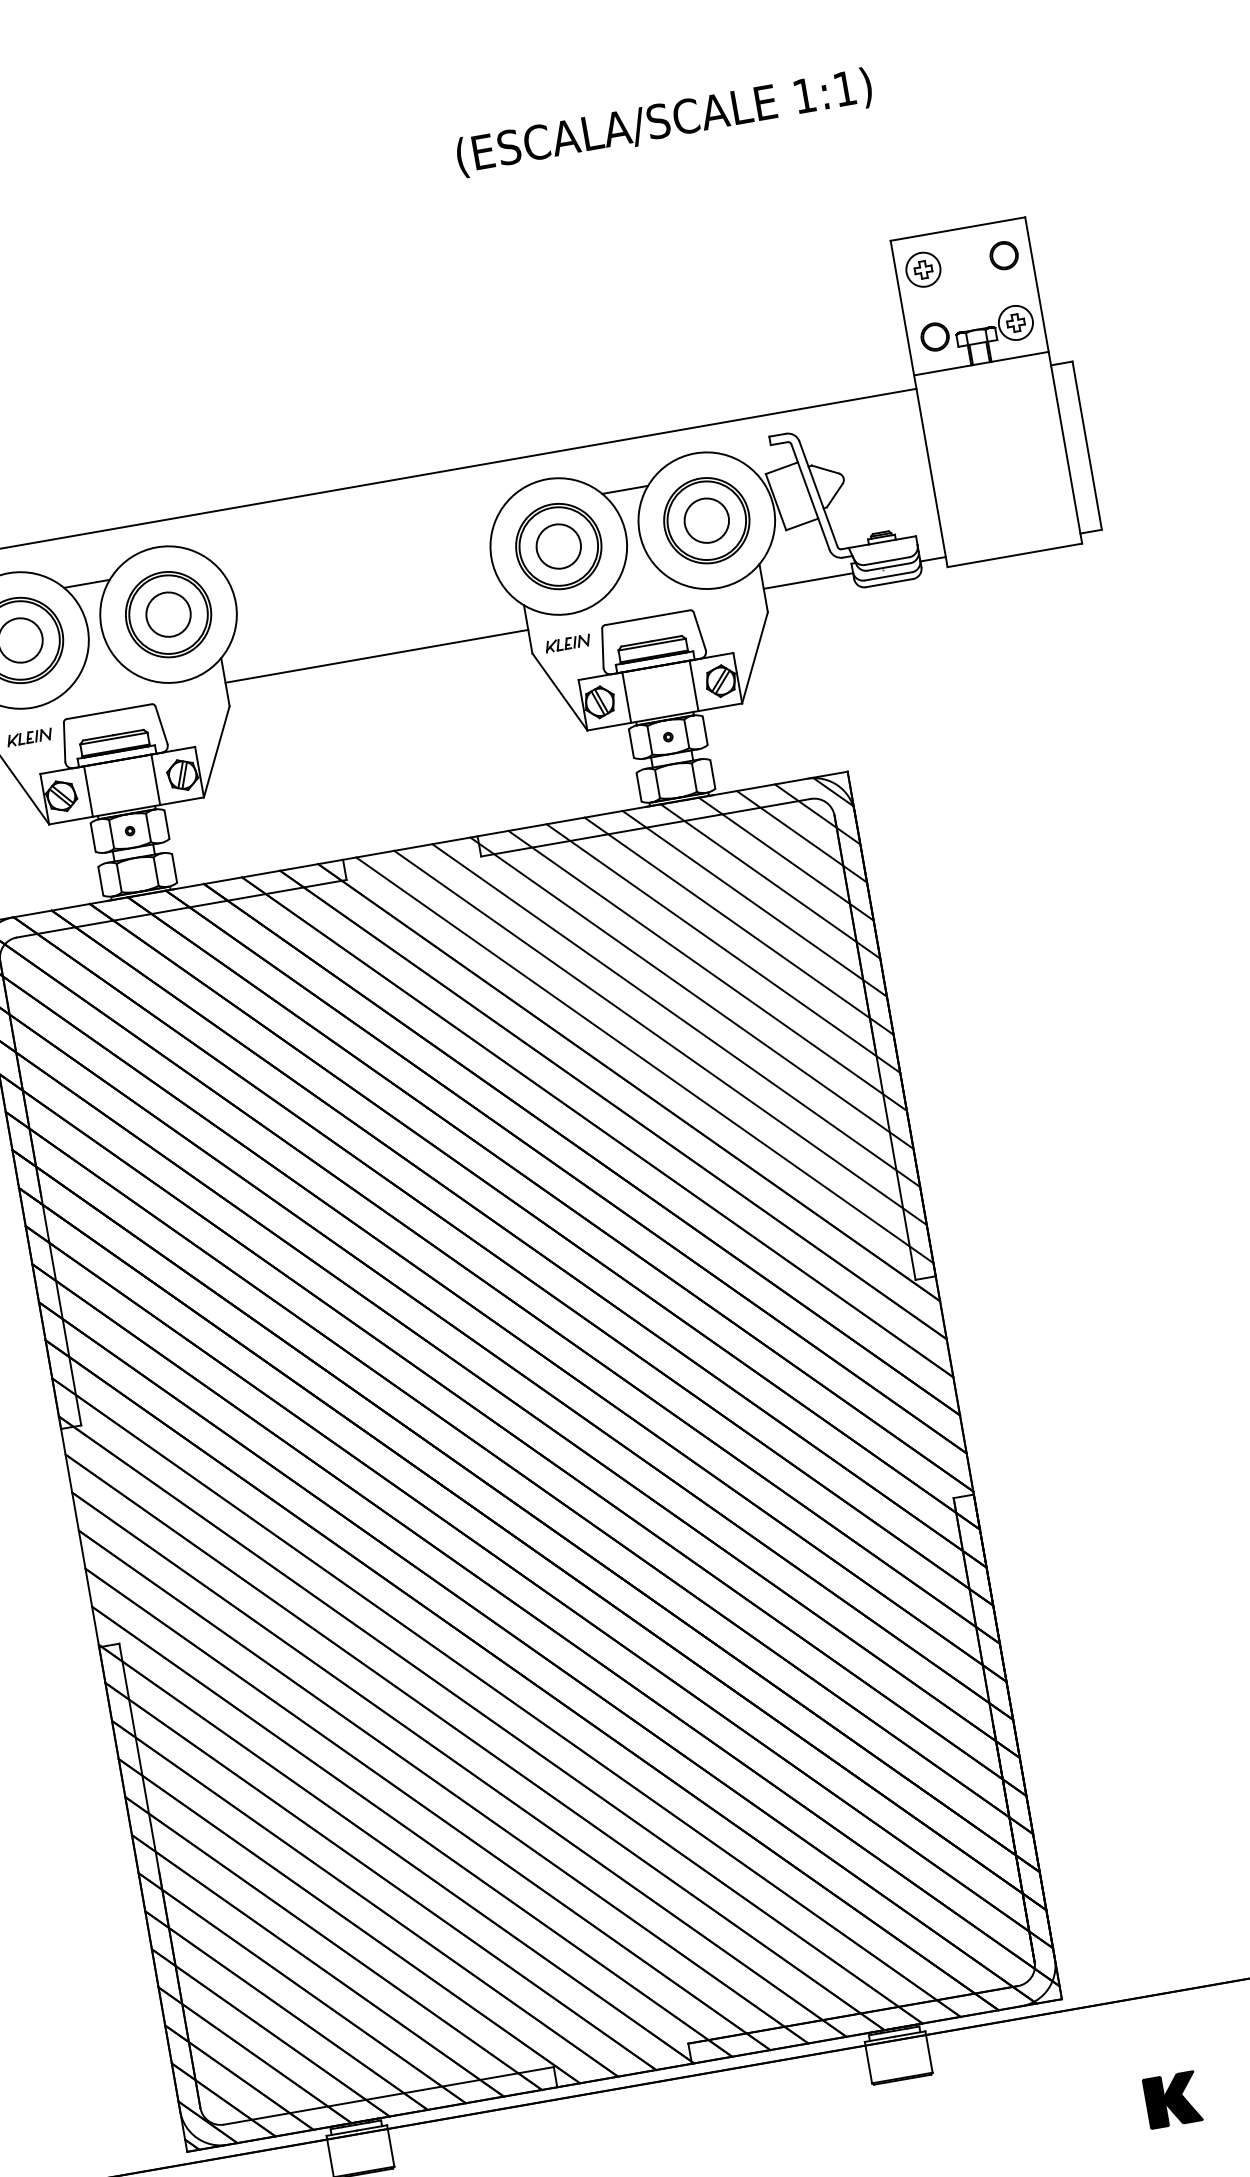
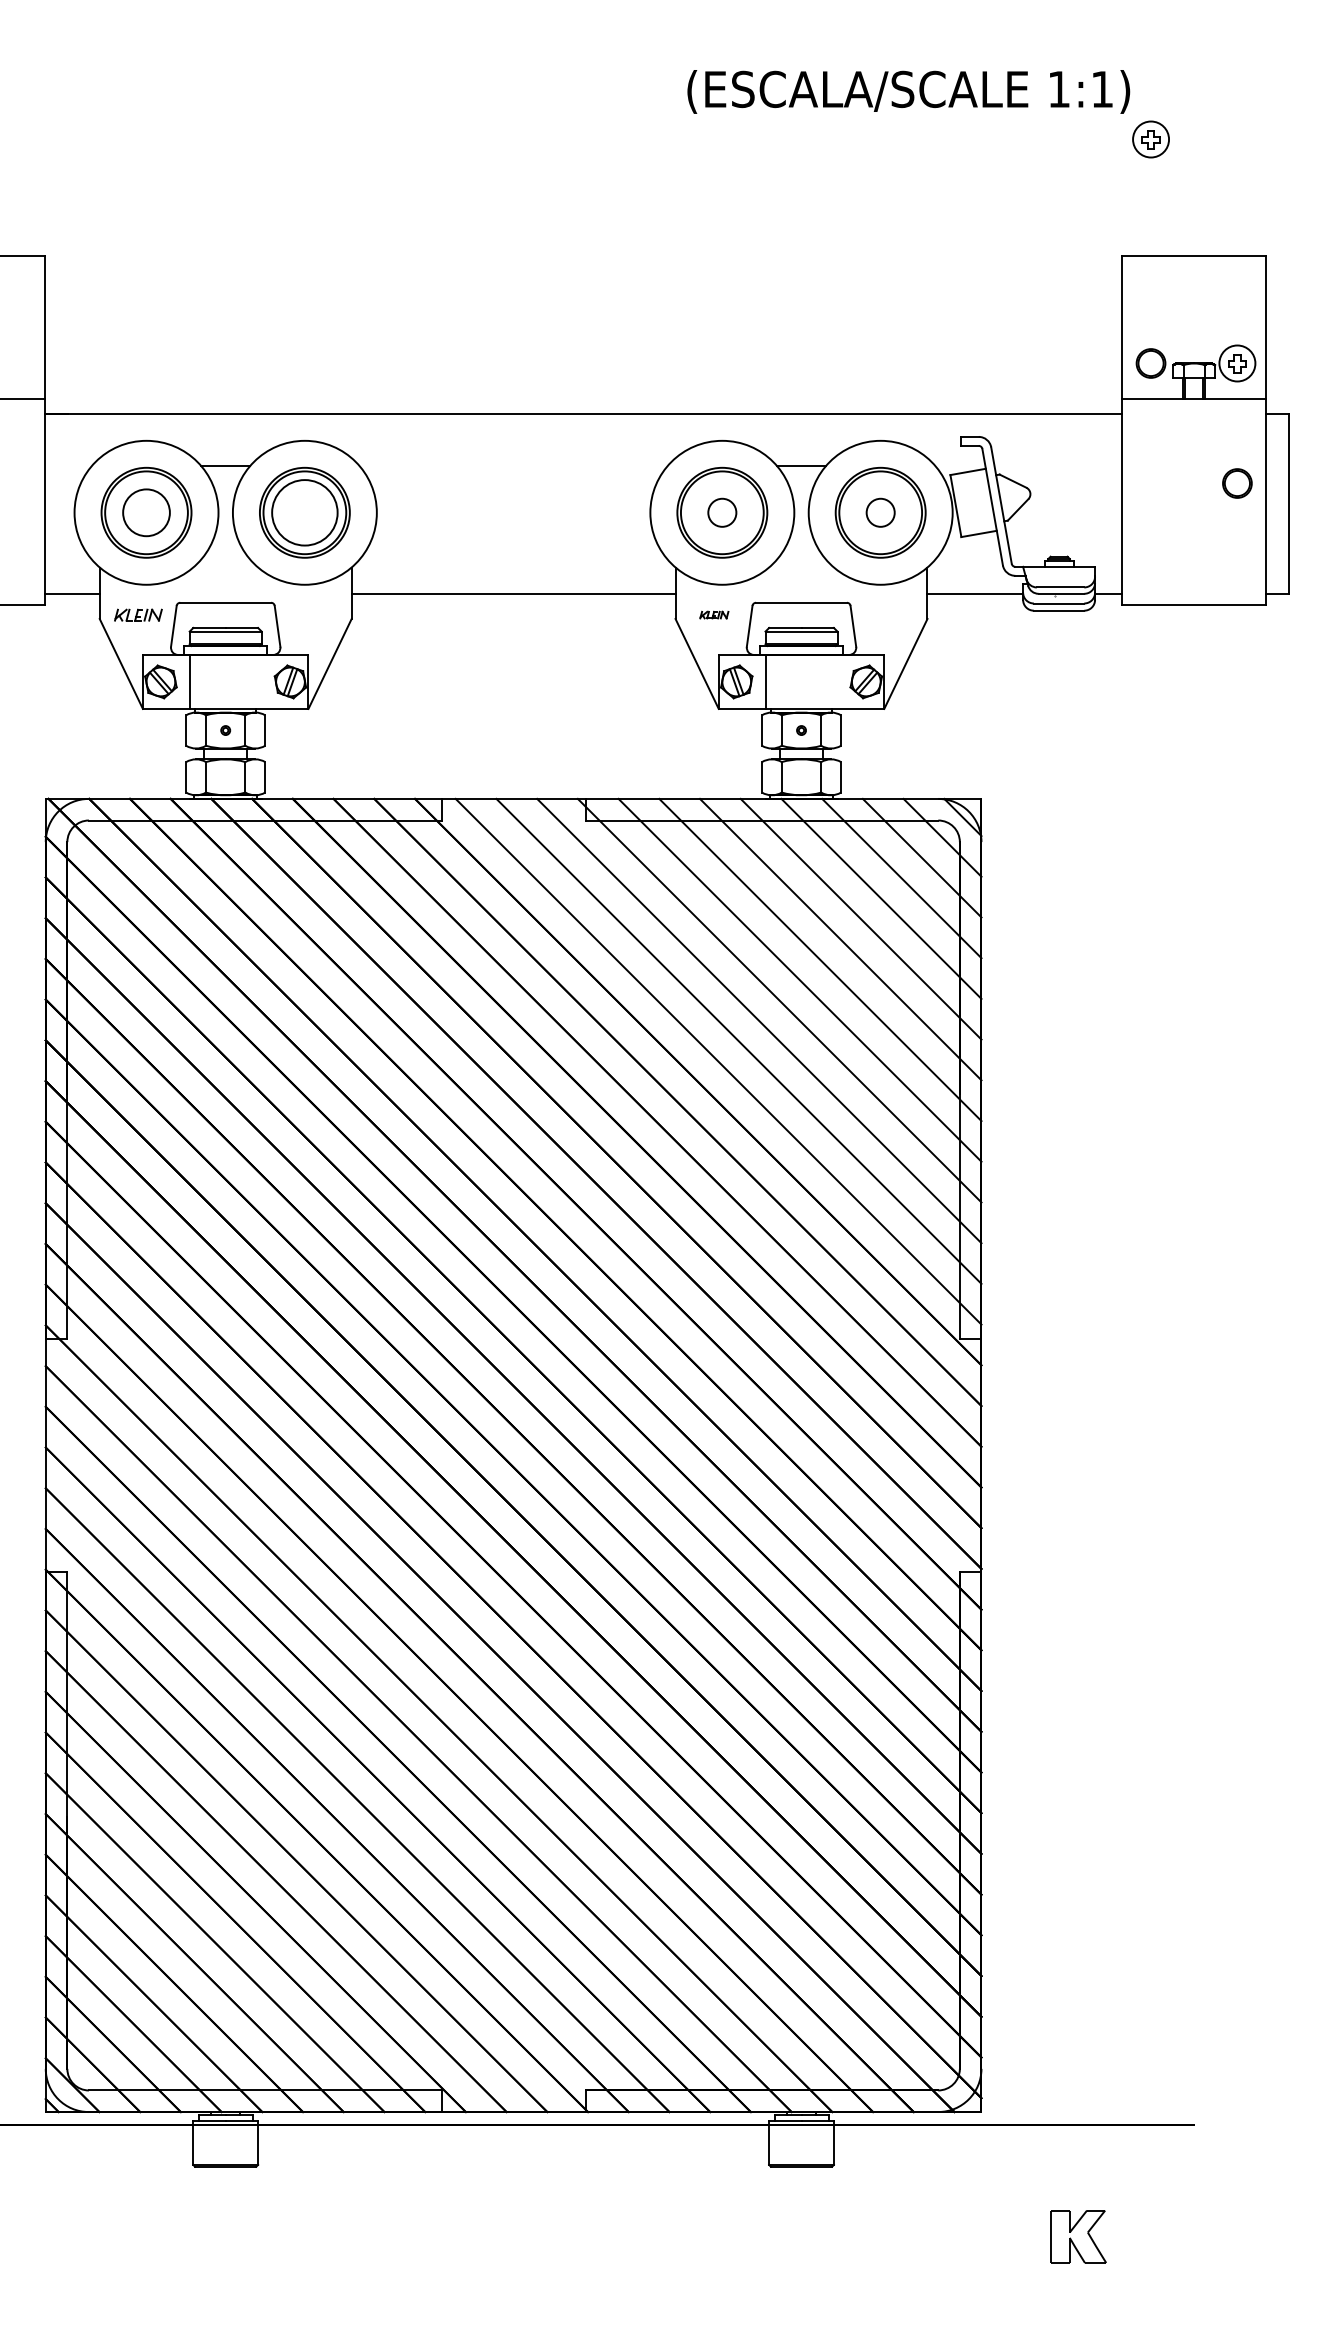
circle: (1004, 255) -> (1237, 483), moved
part: (922, 269) -> (1150, 139), moved
circle: (706, 520) -> (880, 512), size x0.6
circle: (557, 546) -> (721, 512), size x0.6
circle: (168, 614) -> (304, 512), size x1.4
part: (568, 642) -> (714, 614), size x0.6
line: (693, 685) -> (837, 681), removed
line: (155, 779) -> (261, 681), removed
fill: (1172, 2099) -> (1078, 2236), removed

